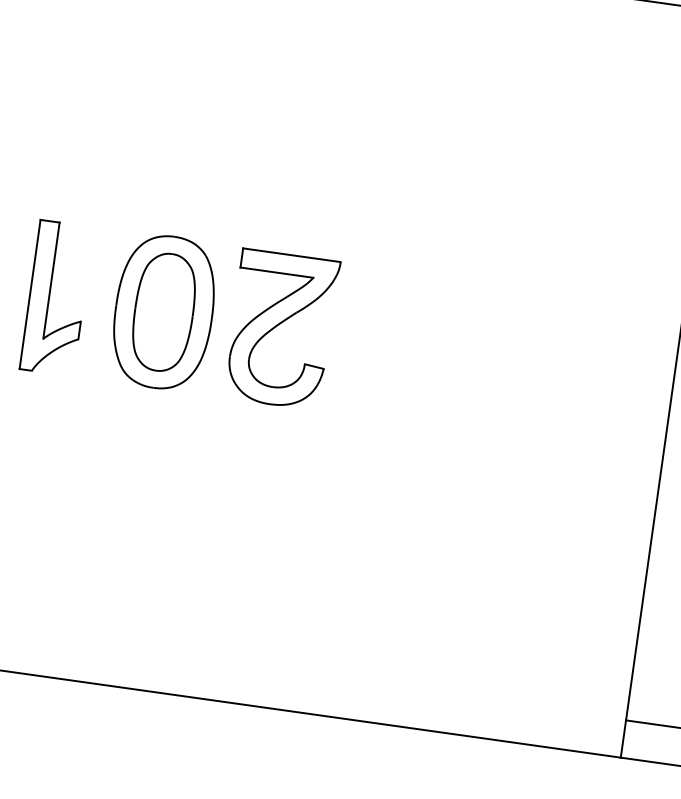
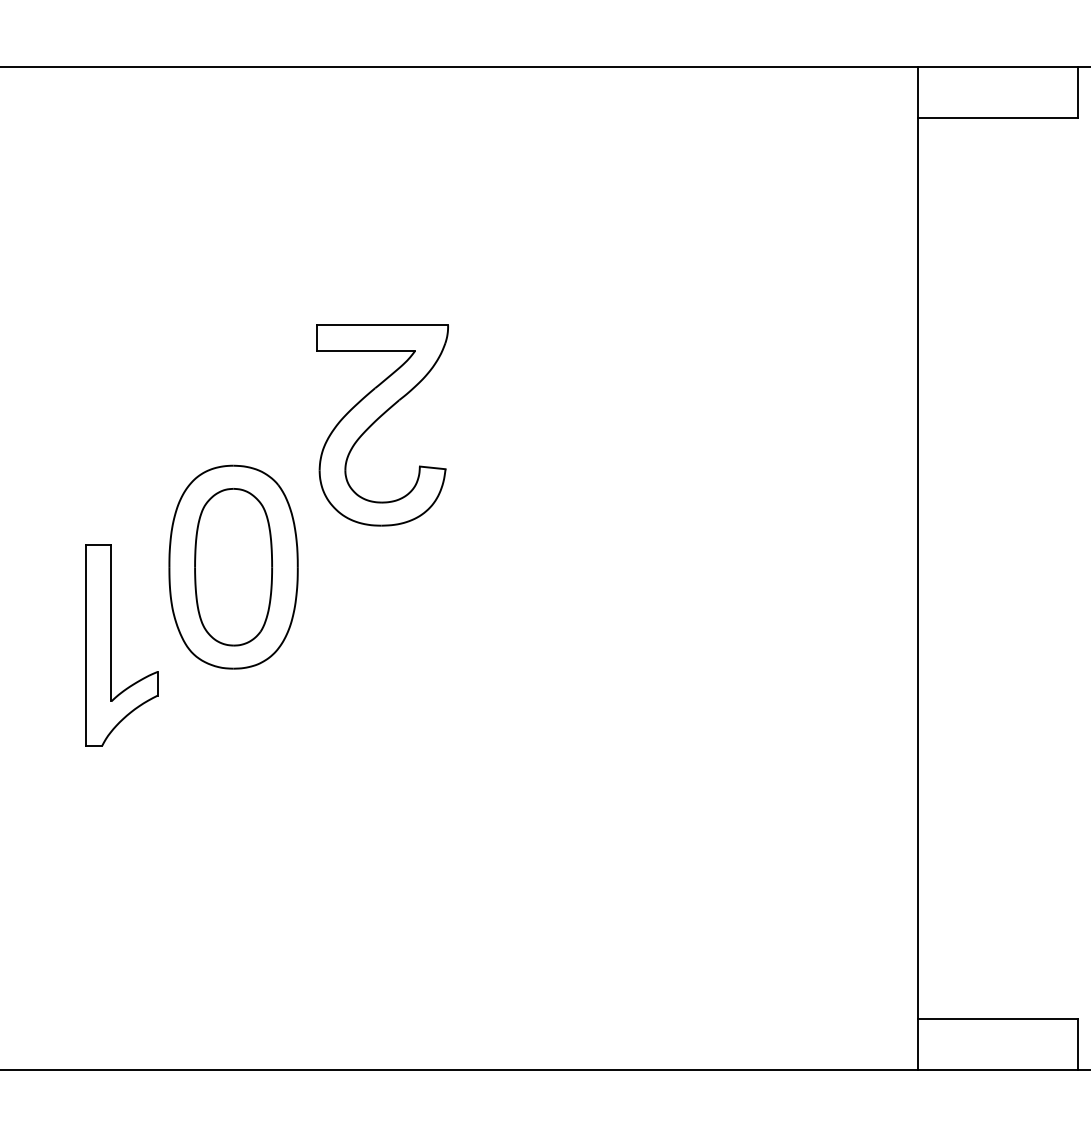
part: (49, 297) -> (111, 645), moved
part: (278, 325) -> (377, 420), moved

